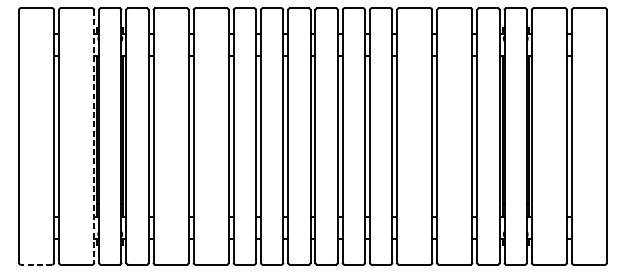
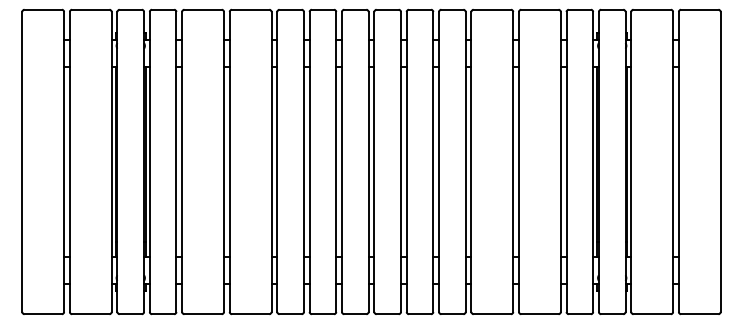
line: (94, 136) -> (111, 162), dashed -> solid
line: (36, 264) -> (43, 314), dashed -> solid

